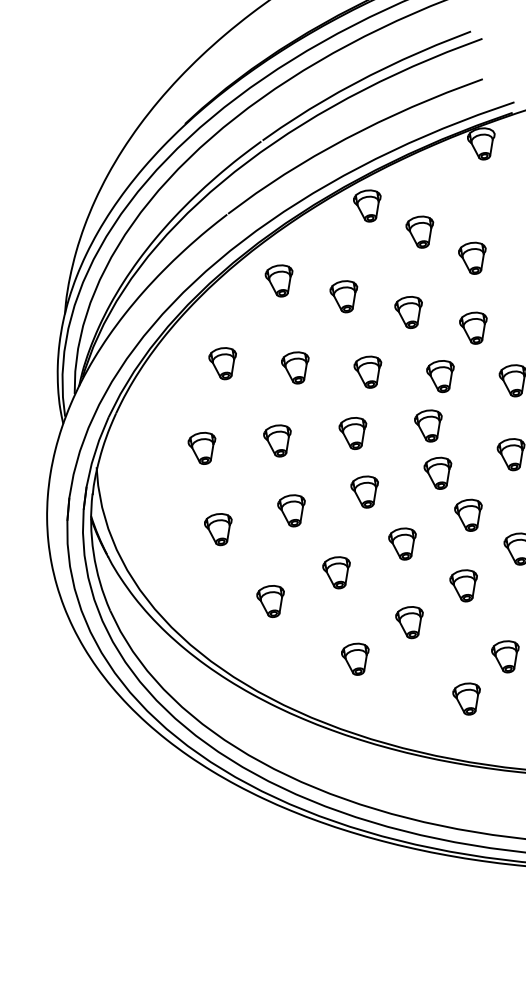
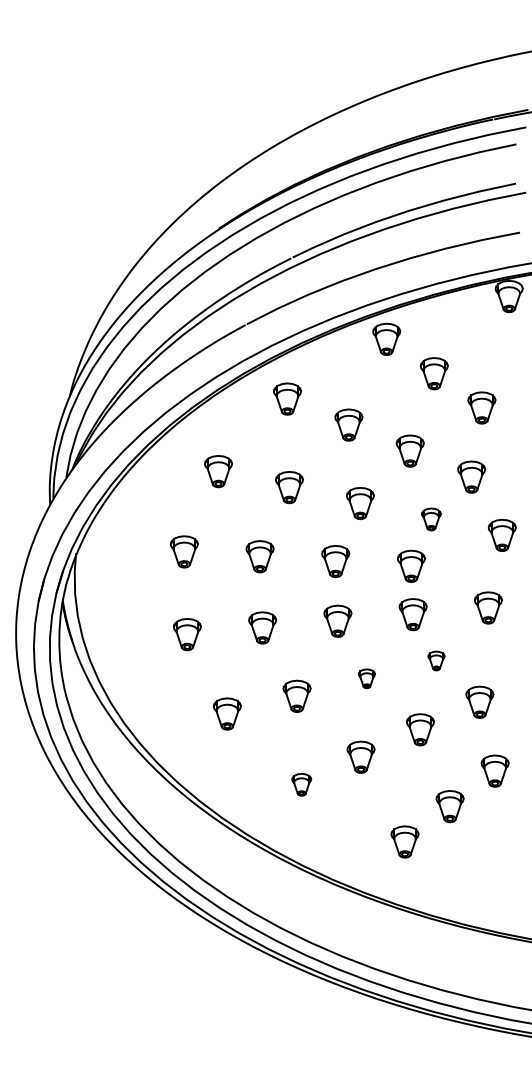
part: (441, 376) -> (431, 519), size x0.7
part: (469, 514) -> (436, 660), size x0.6
part: (403, 544) -> (366, 678), size x0.6
part: (356, 659) -> (301, 784), size x0.7

